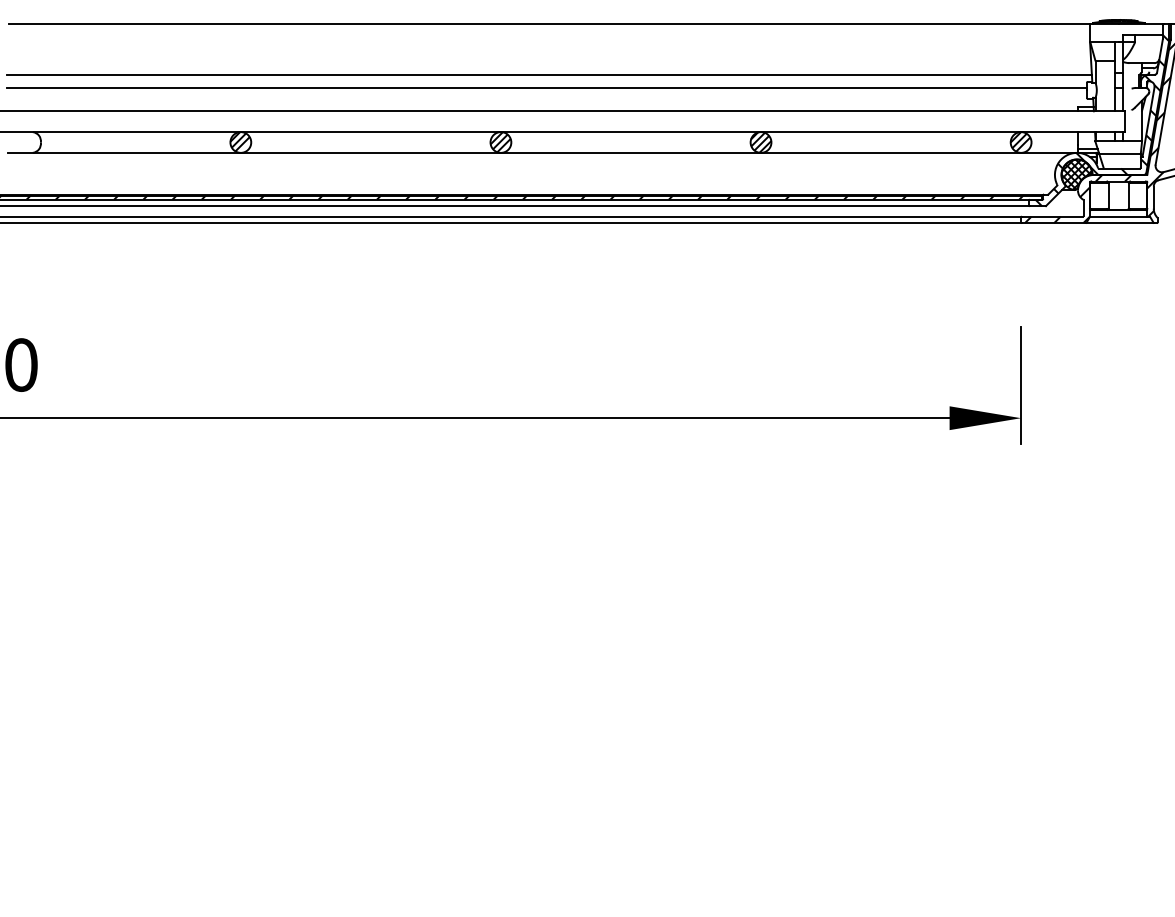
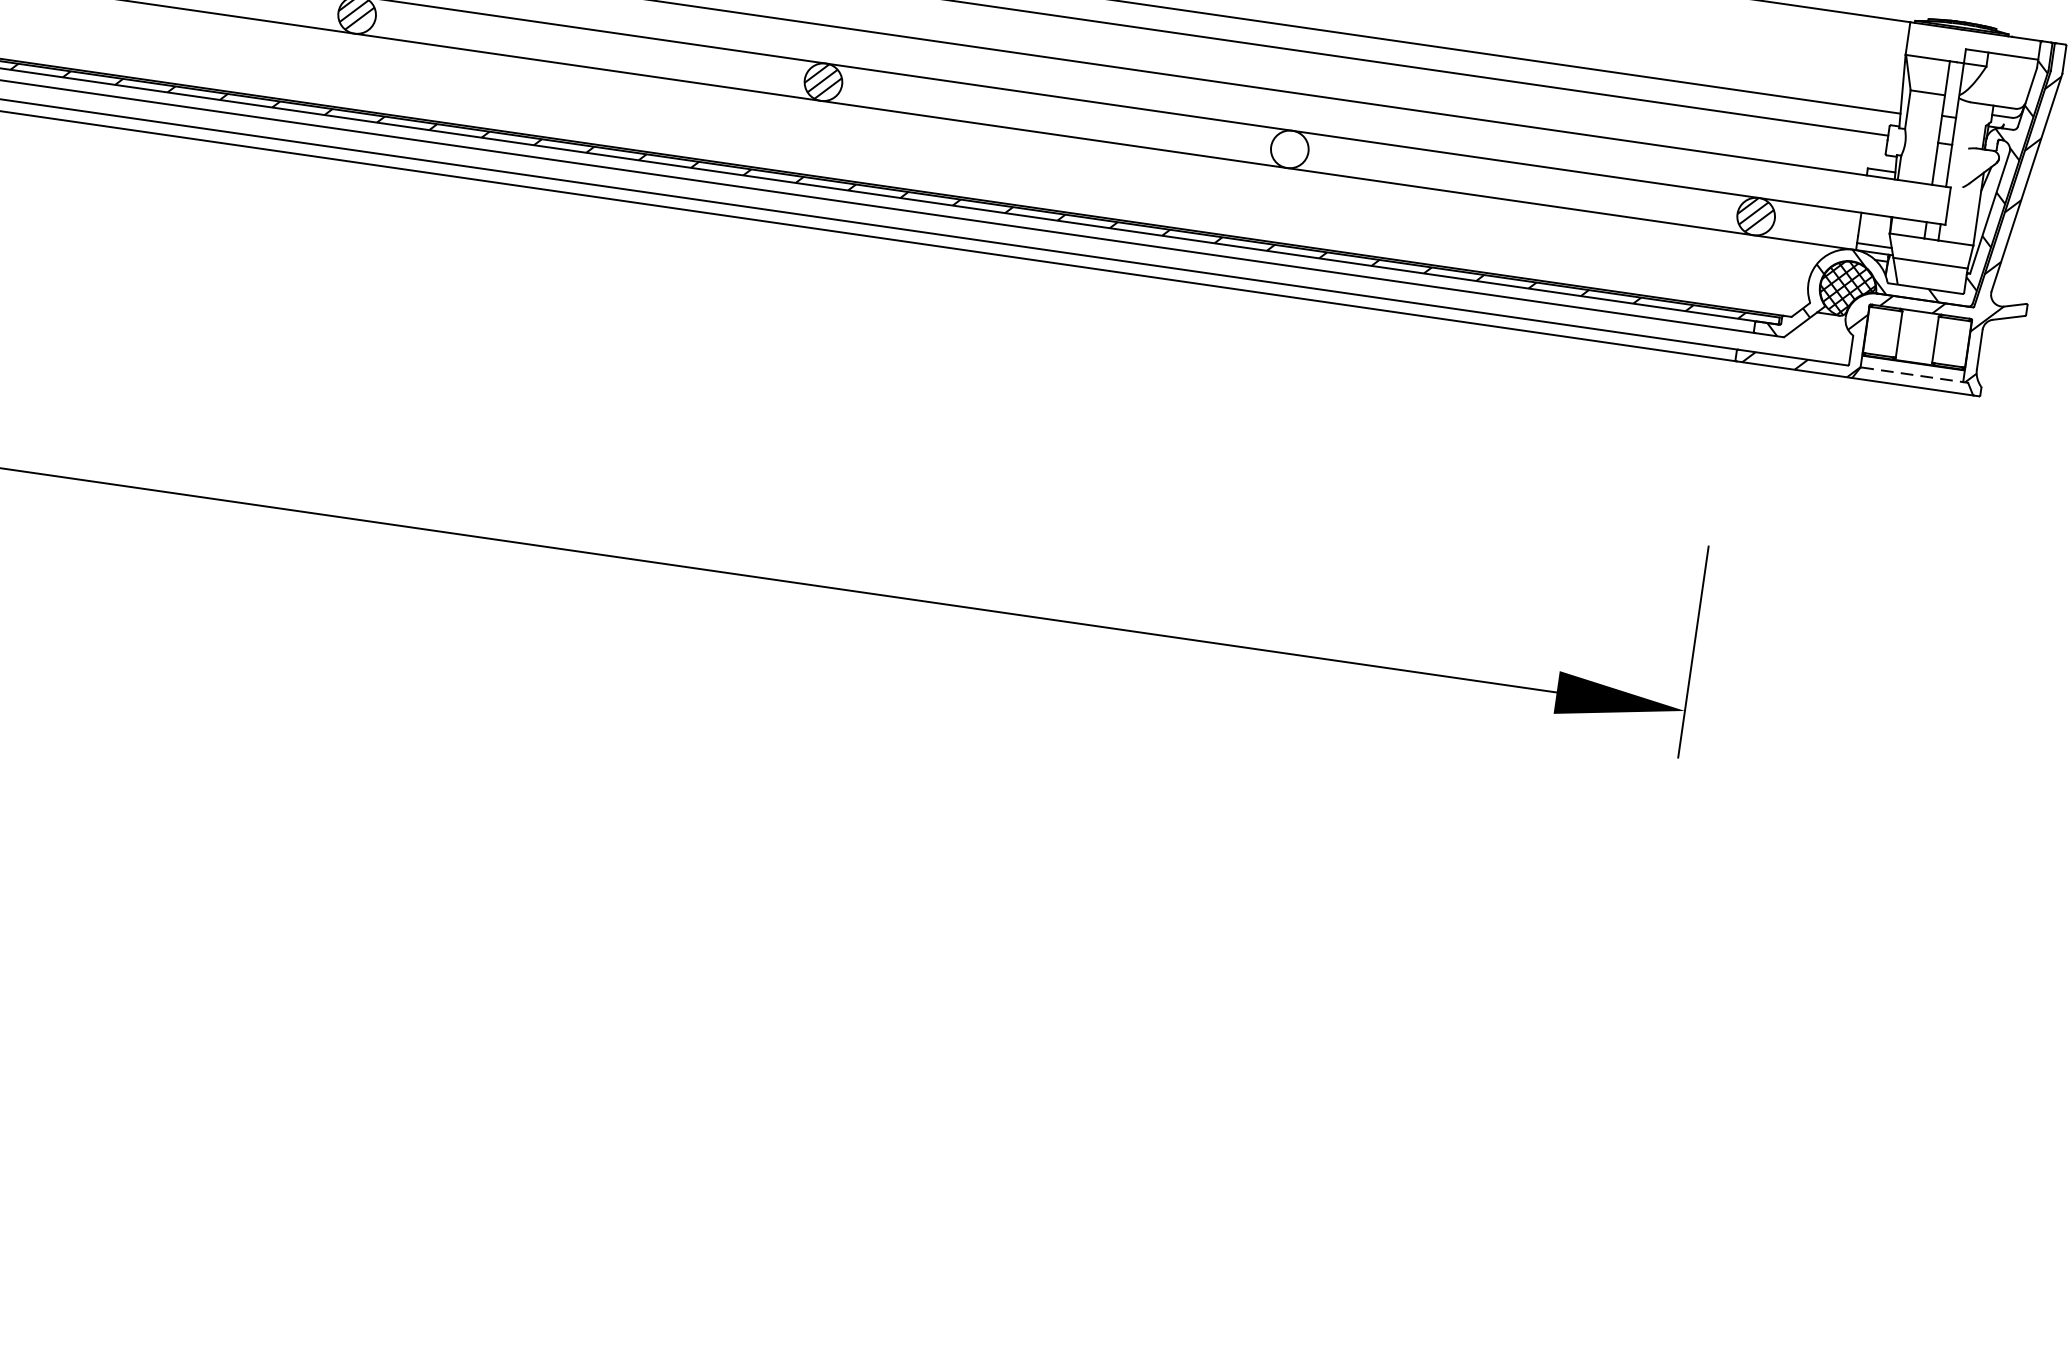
hatch: (761, 142) -> (1290, 149), removed
line: (1119, 216) -> (1913, 374), solid -> dashed

